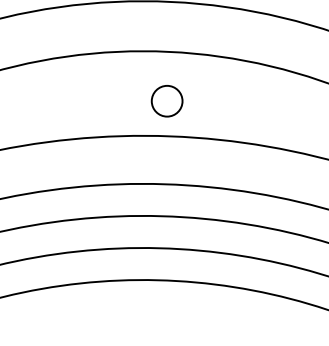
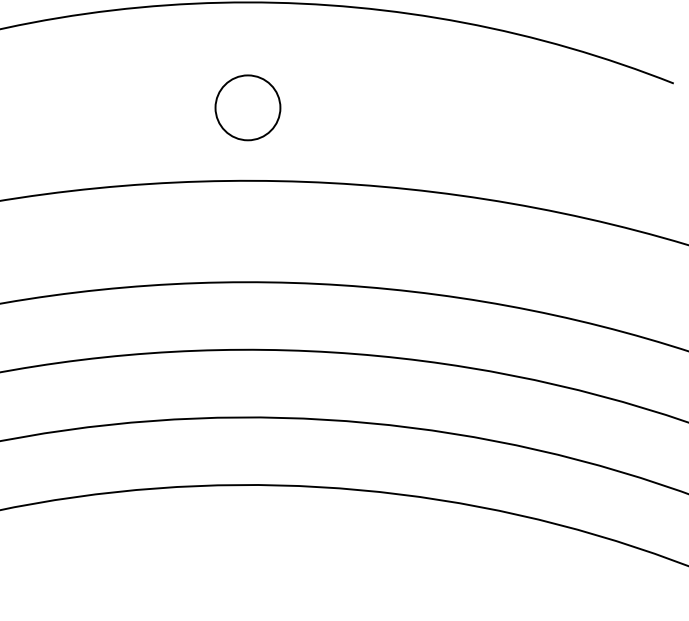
circle: (166, 101) -> (246, 108), moved

